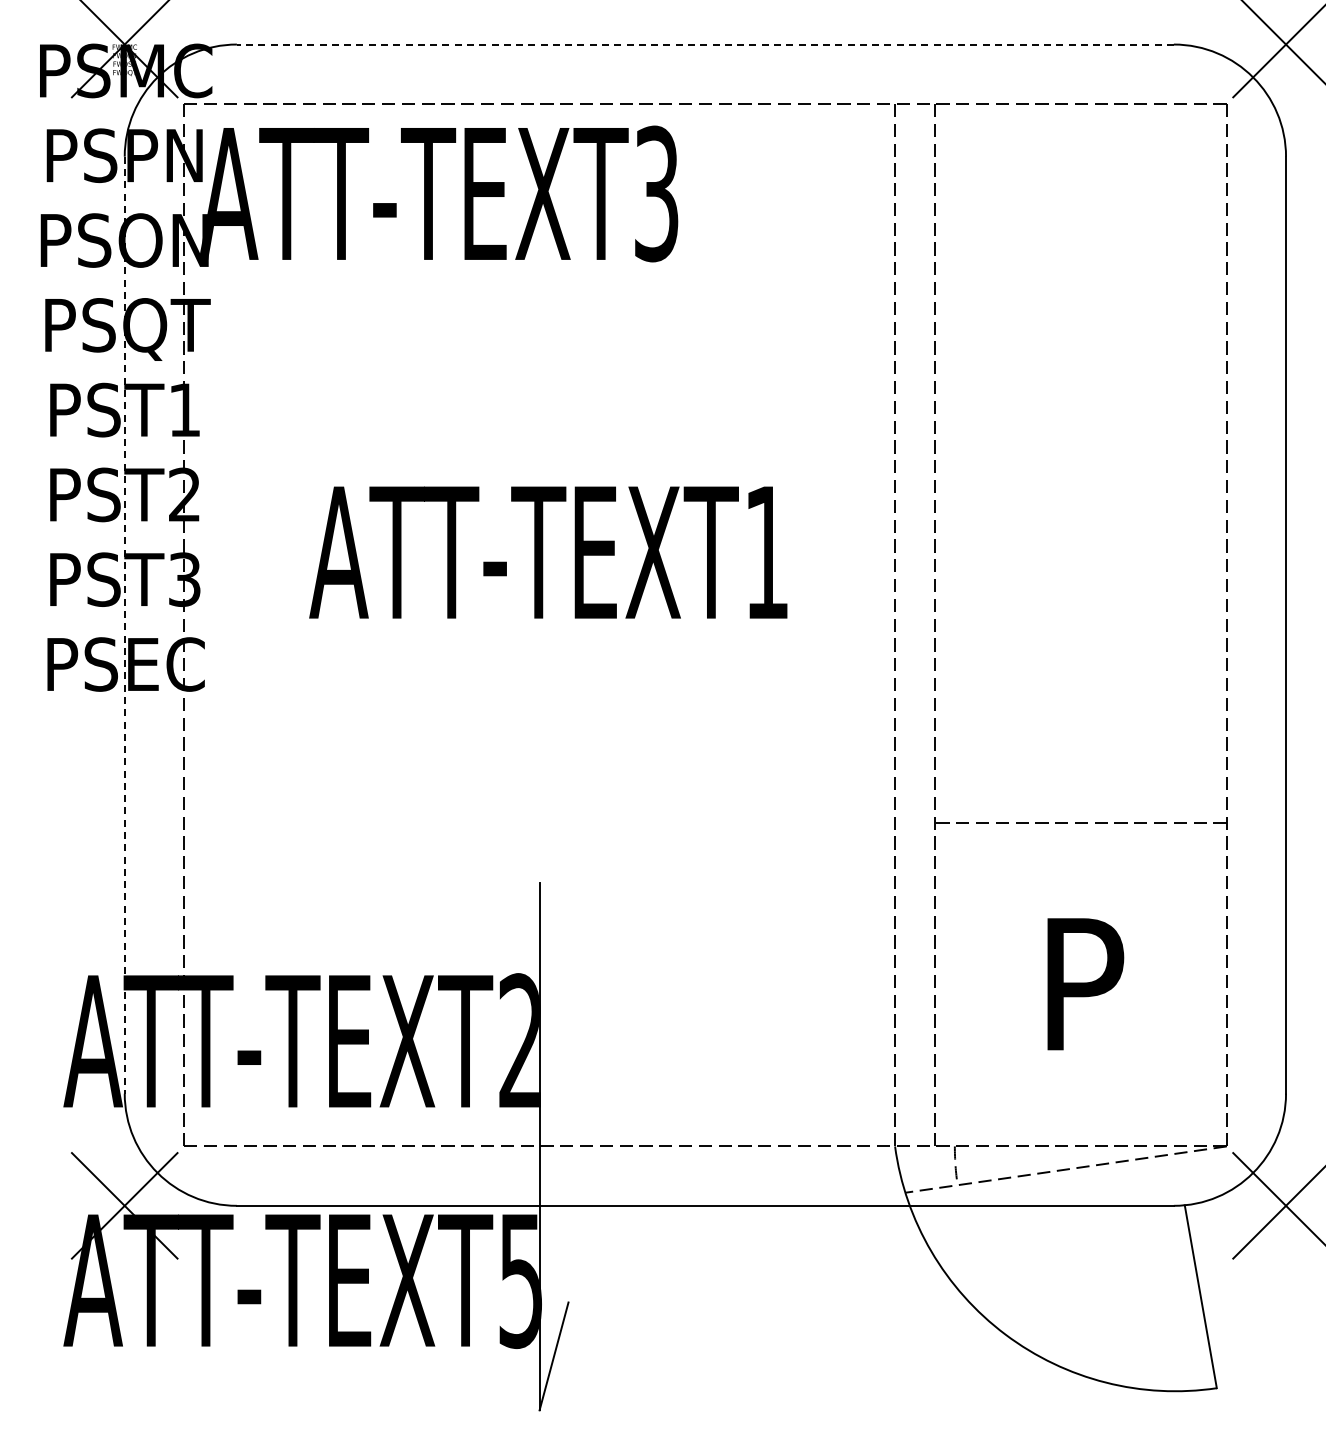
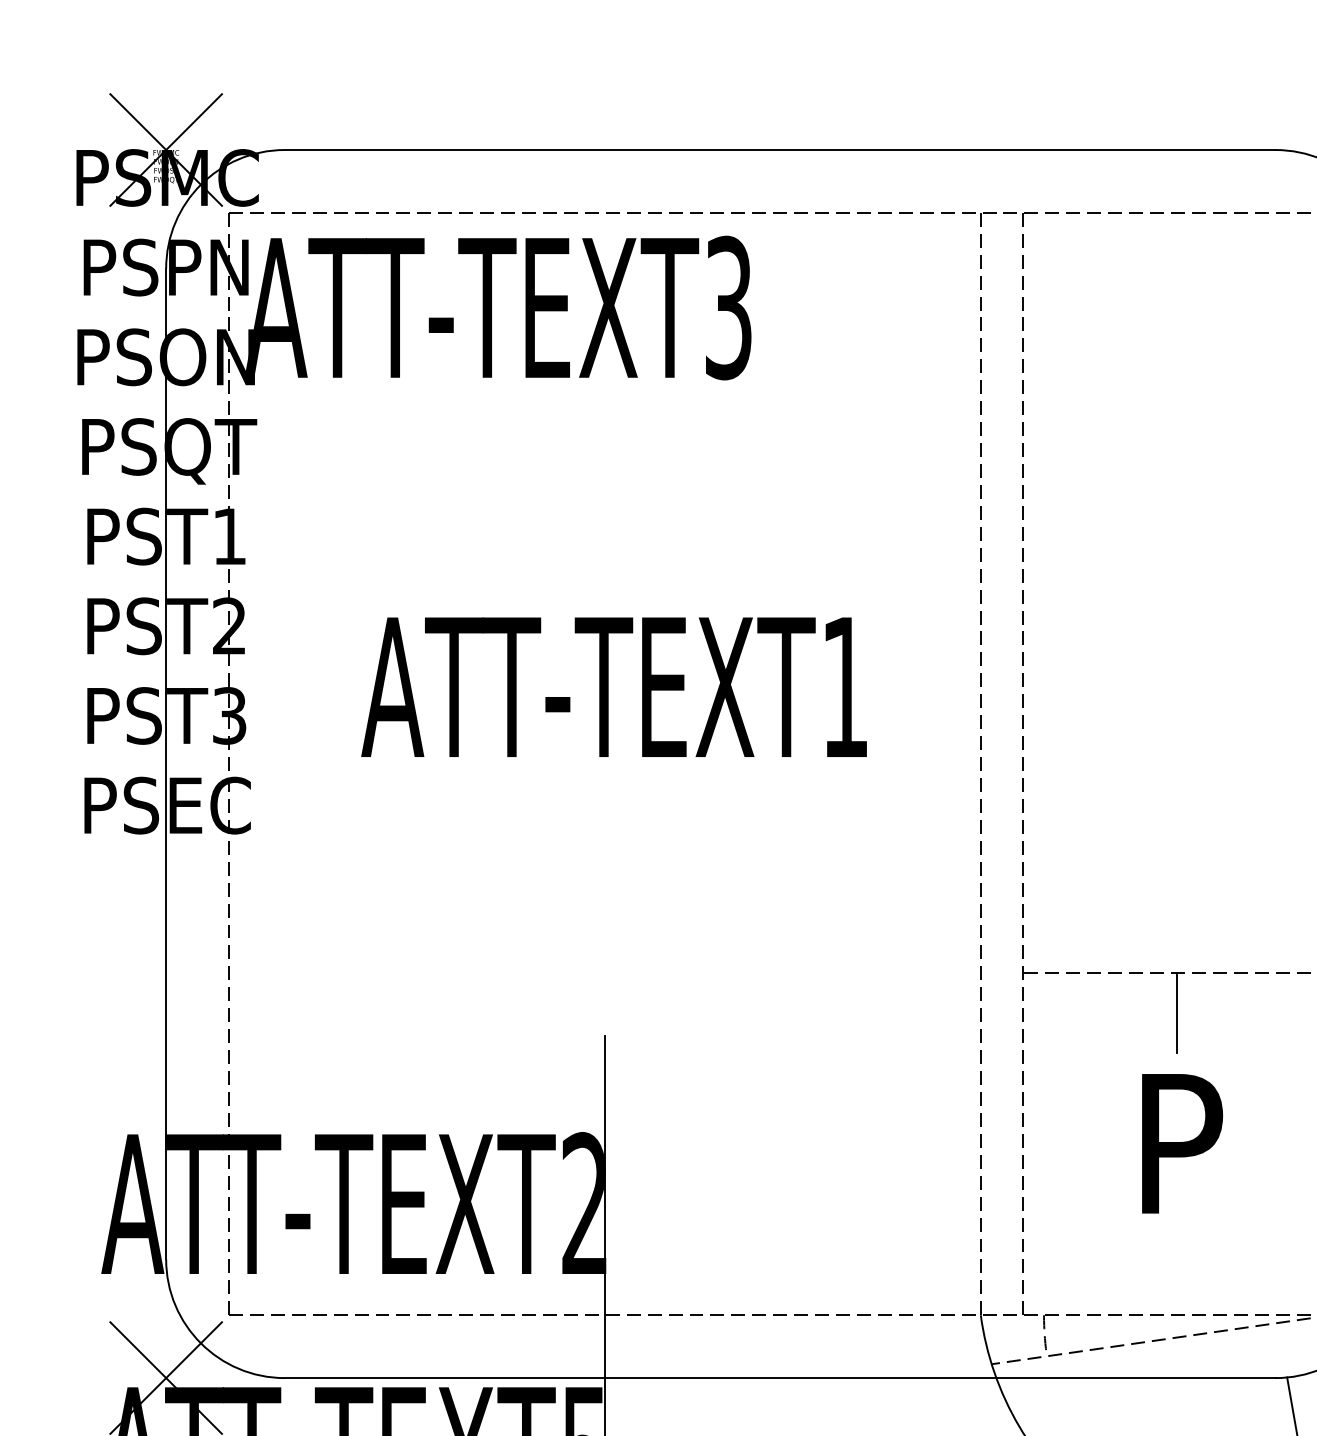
line: (704, 44) -> (779, 149), dashed -> solid
line: (124, 625) -> (165, 764), dashed -> solid
line: (1080, 860) -> (1176, 1012), added

